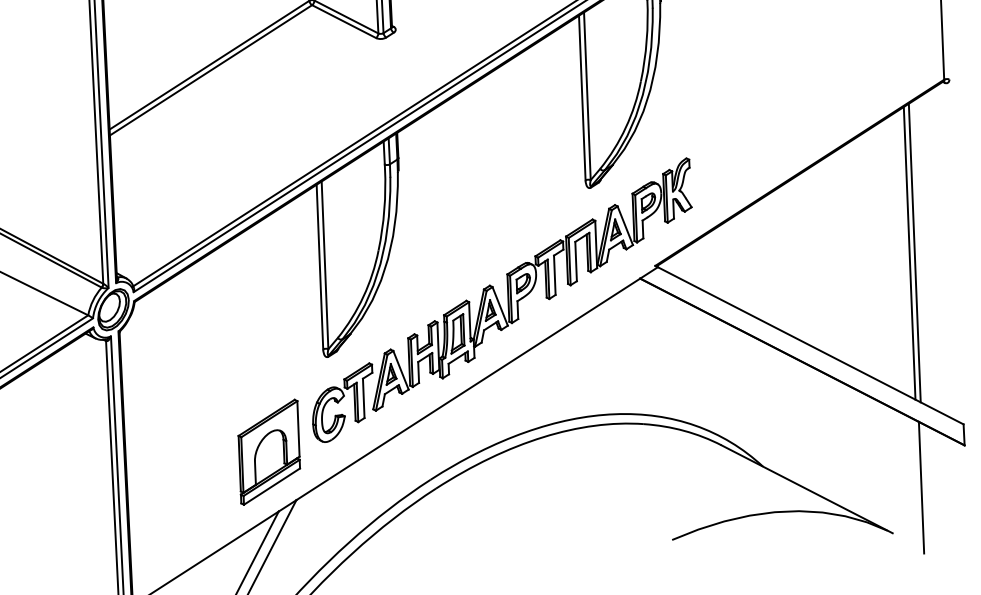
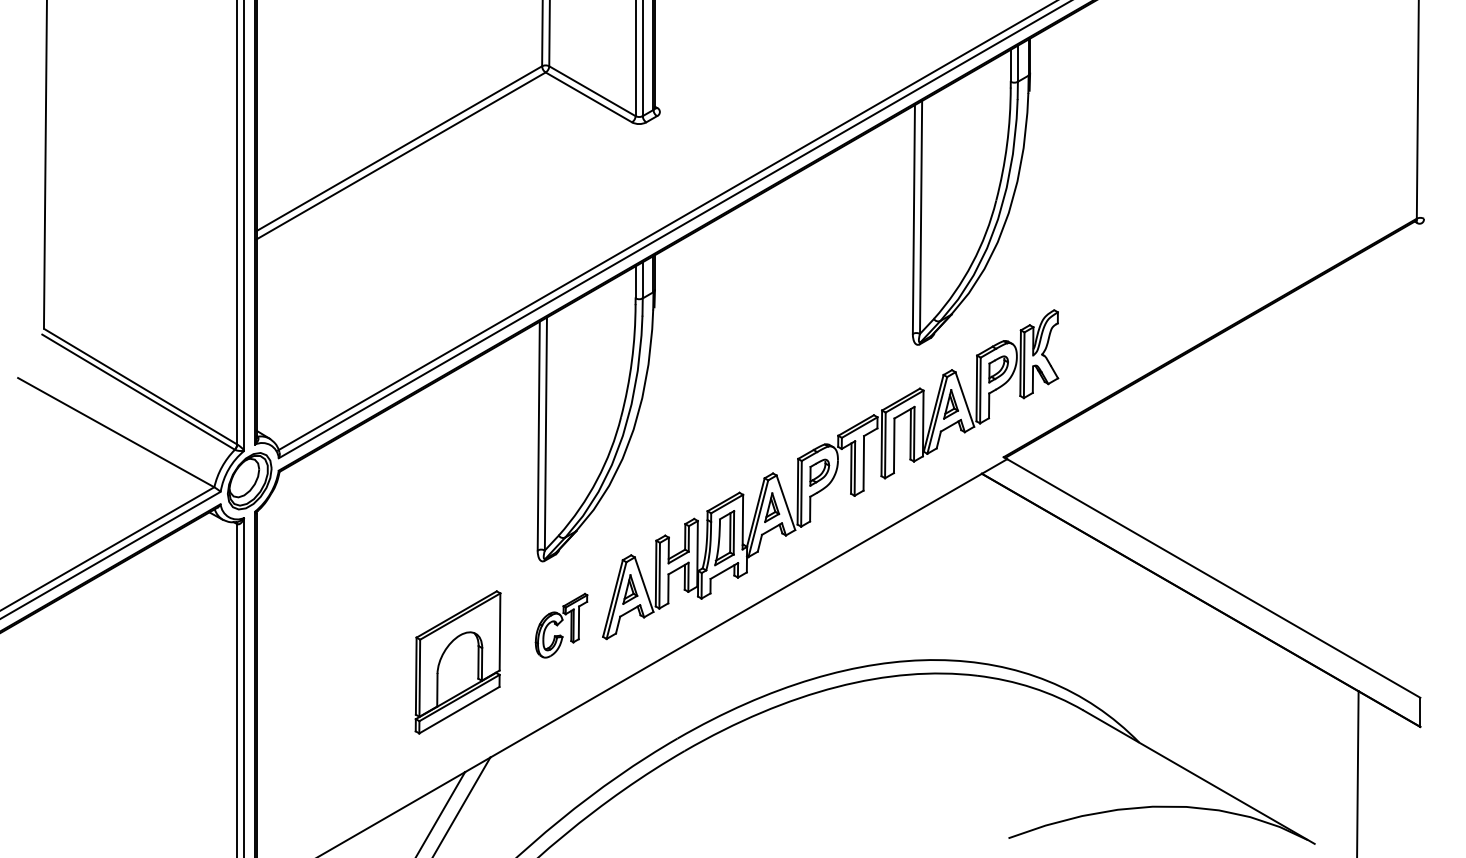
line: (909, 252) -> (1357, 456), removed
line: (914, 252) -> (1364, 456), removed
part: (342, 402) -> (561, 625), size x0.6
part: (268, 452) -> (457, 662), moved

